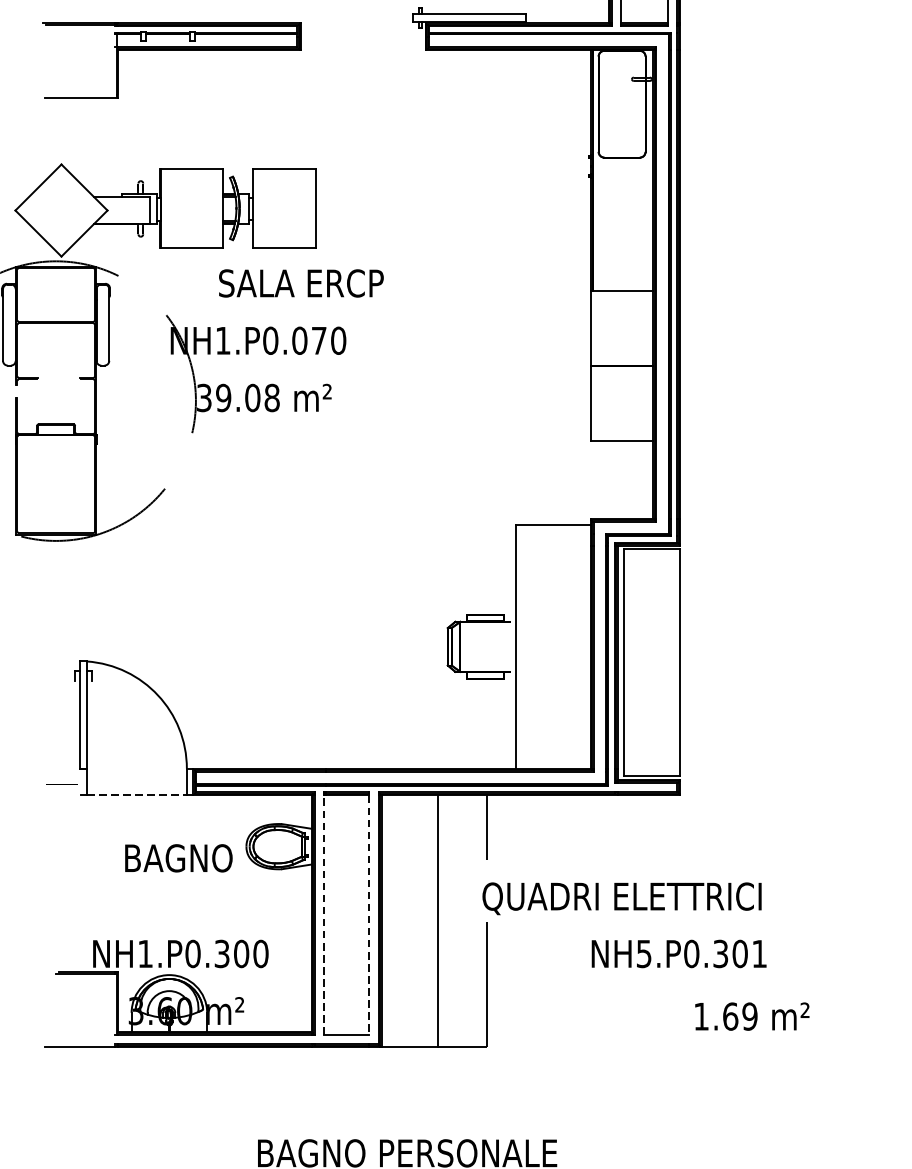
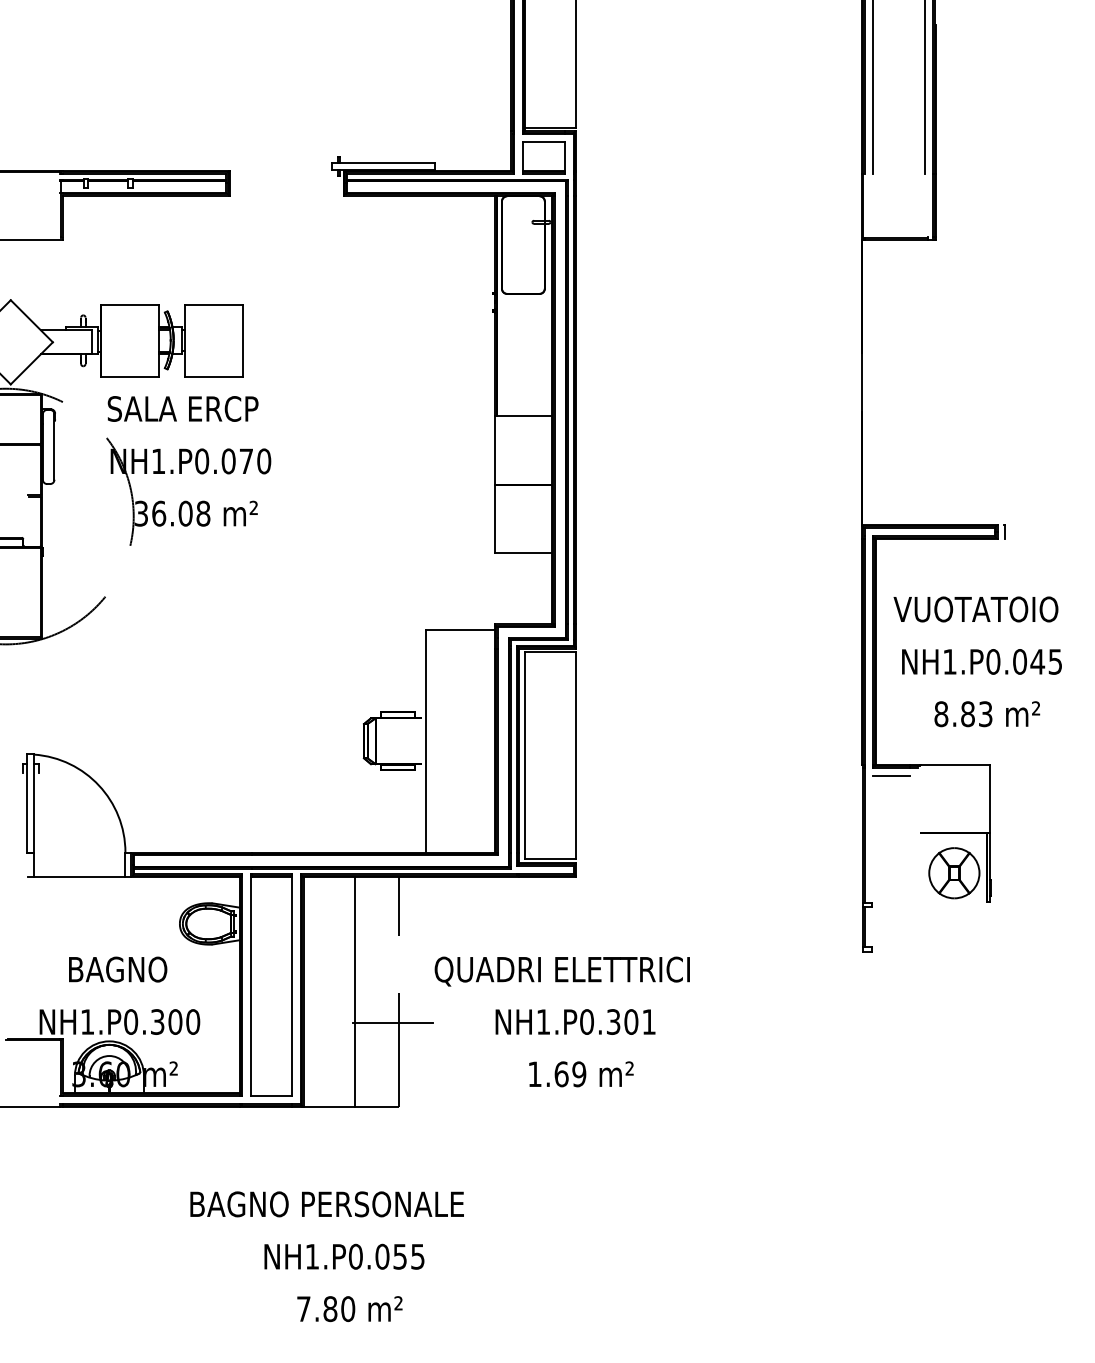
text: (300, 282) -> (182, 408), moved
text: (224, 397) -> (159, 513), 39.08 -> 36.08
line: (136, 795) -> (79, 877), dashed -> solid
text: (179, 858) -> (118, 969), moved
text: (621, 898) -> (561, 971), moved
line: (324, 915) -> (251, 986), dashed -> solid
line: (369, 916) -> (292, 987), dashed -> solid
text: (644, 953) -> (543, 1021), NH5.P0.301 -> NH1.P0.301
line: (478, 955) -> (392, 1023), added
text: (752, 1016) -> (581, 1074), moved

